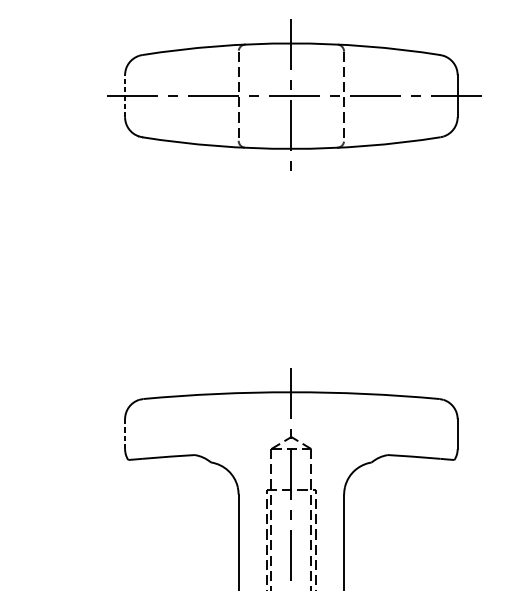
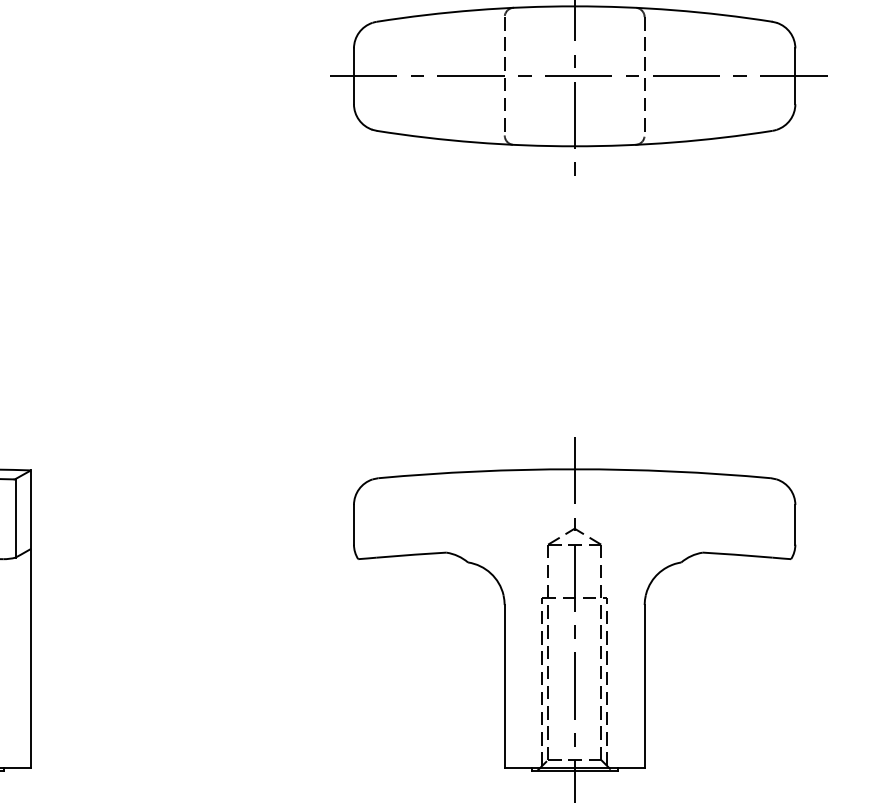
line: (124, 96) -> (353, 76), dashed -> solid
line: (124, 433) -> (353, 524), dashed -> solid

